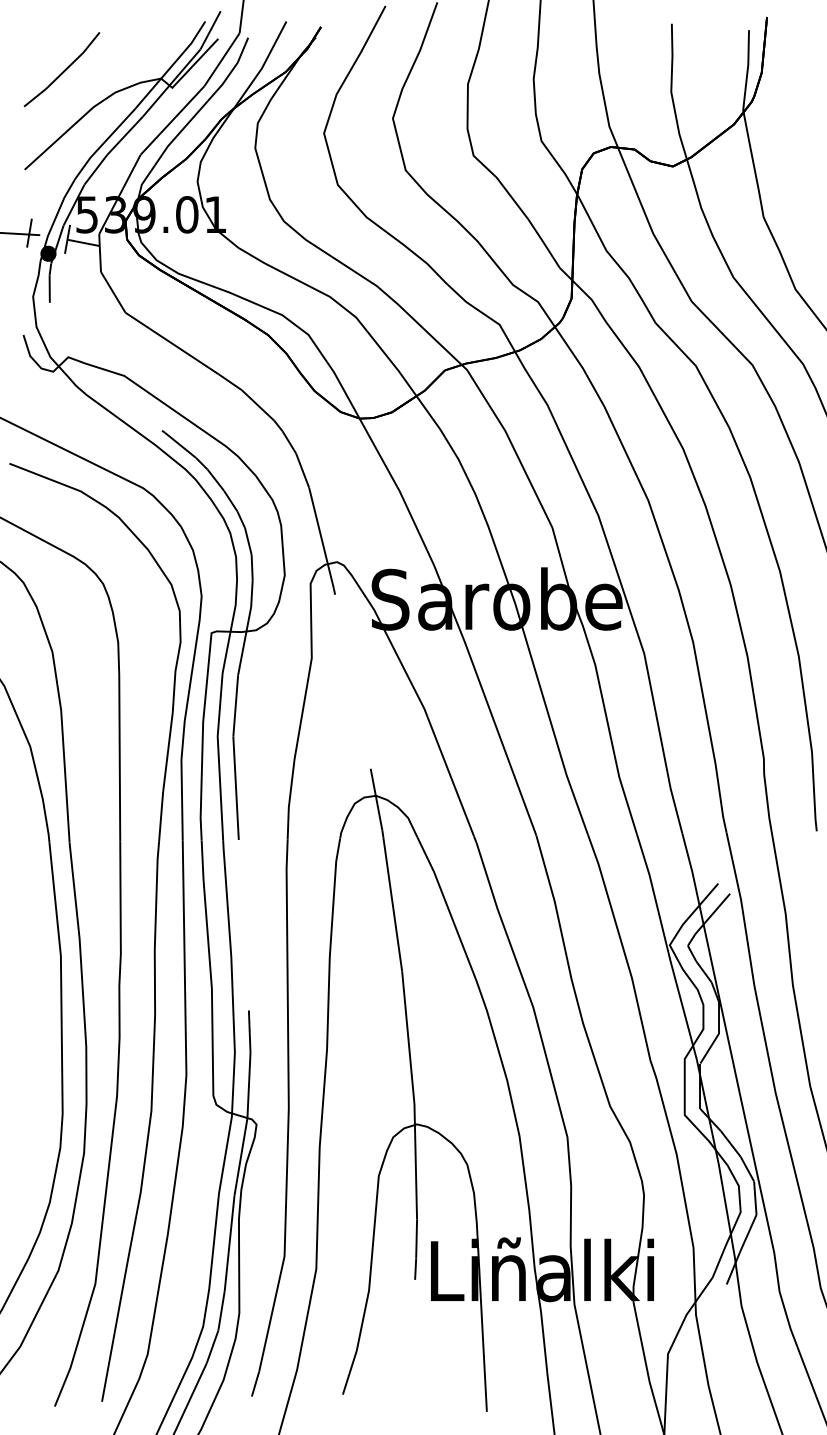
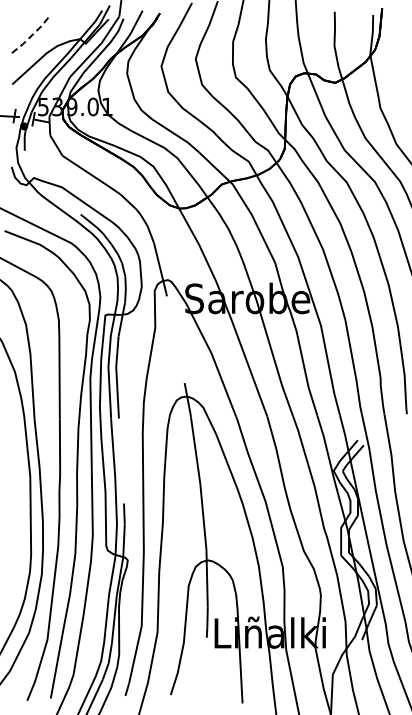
line: (65, 71) -> (32, 35), solid -> dashed

